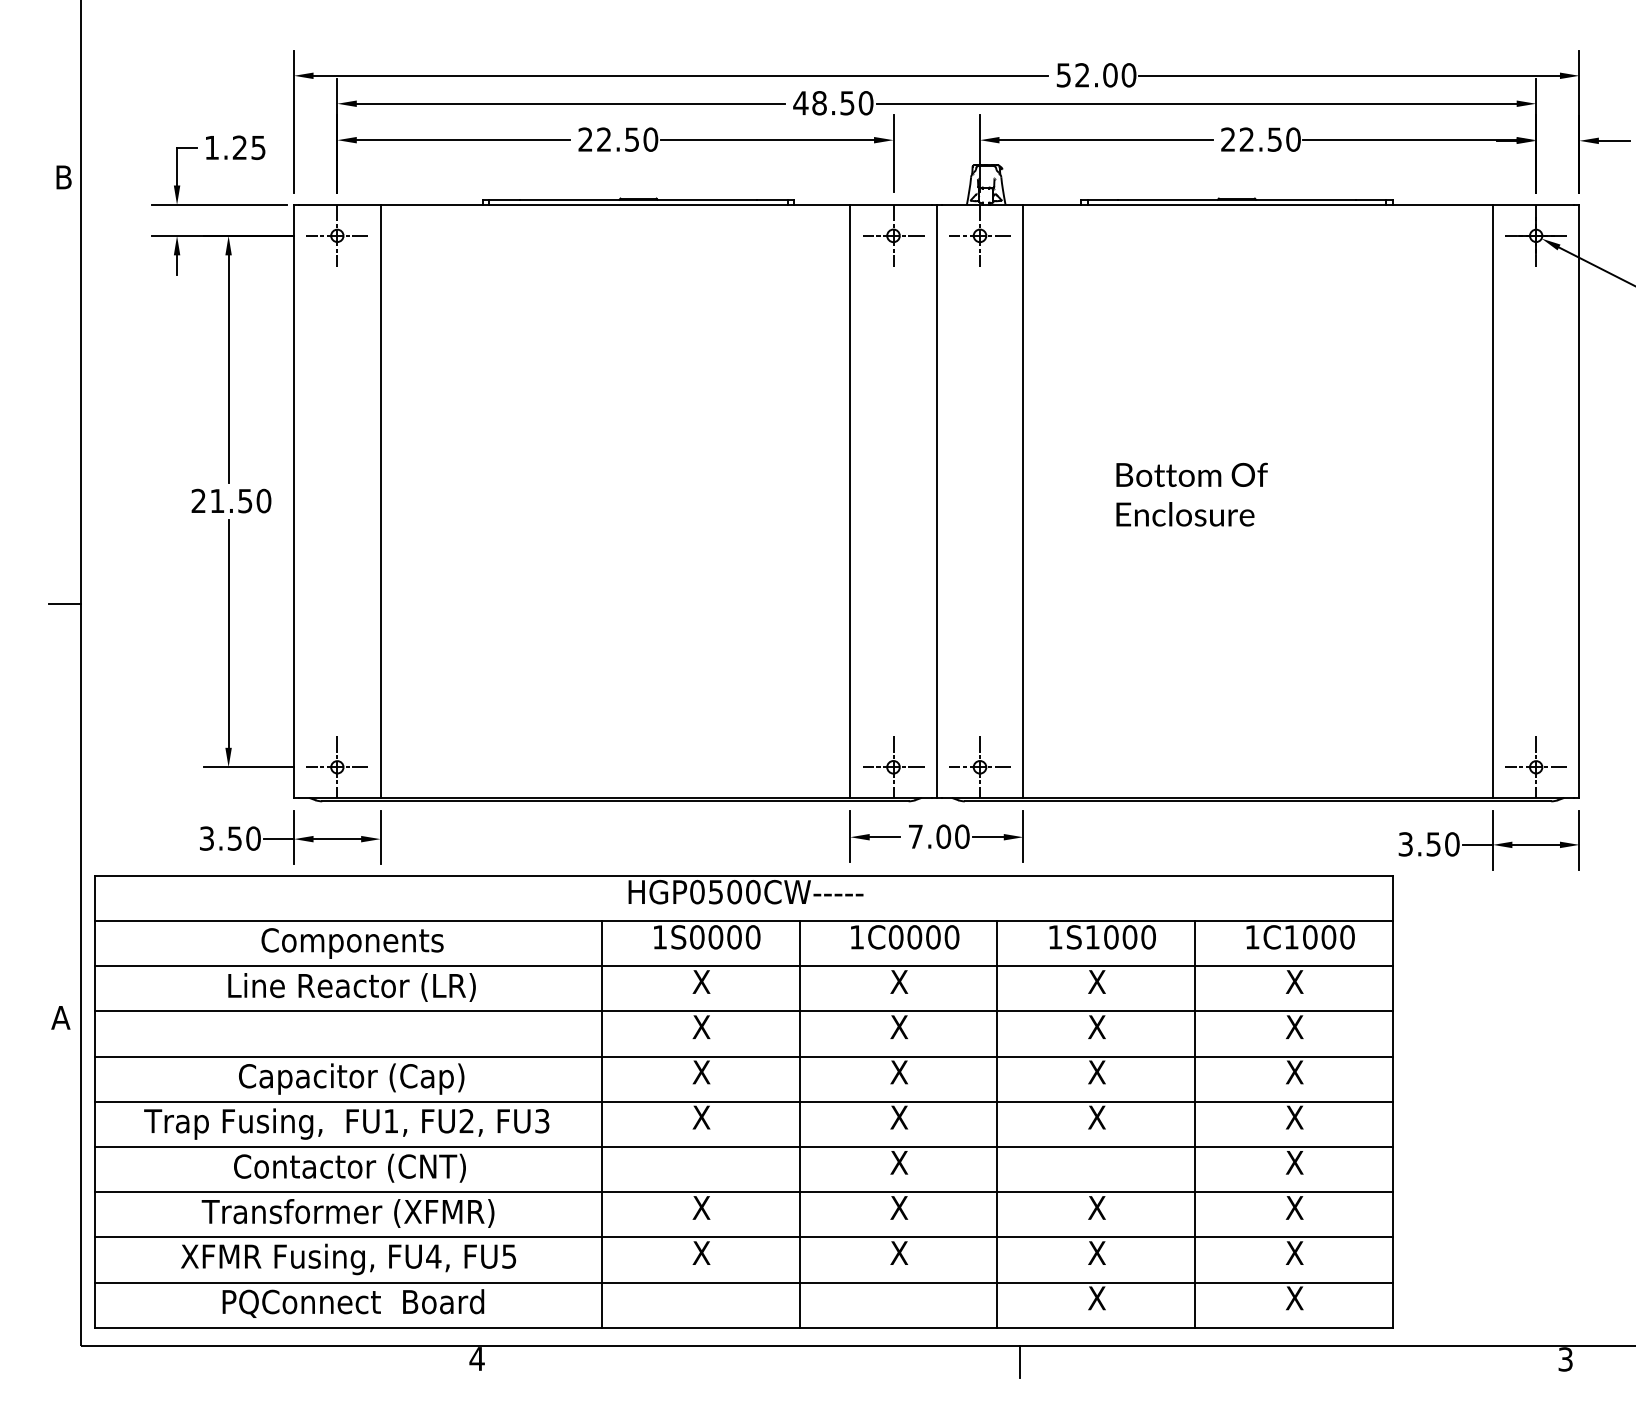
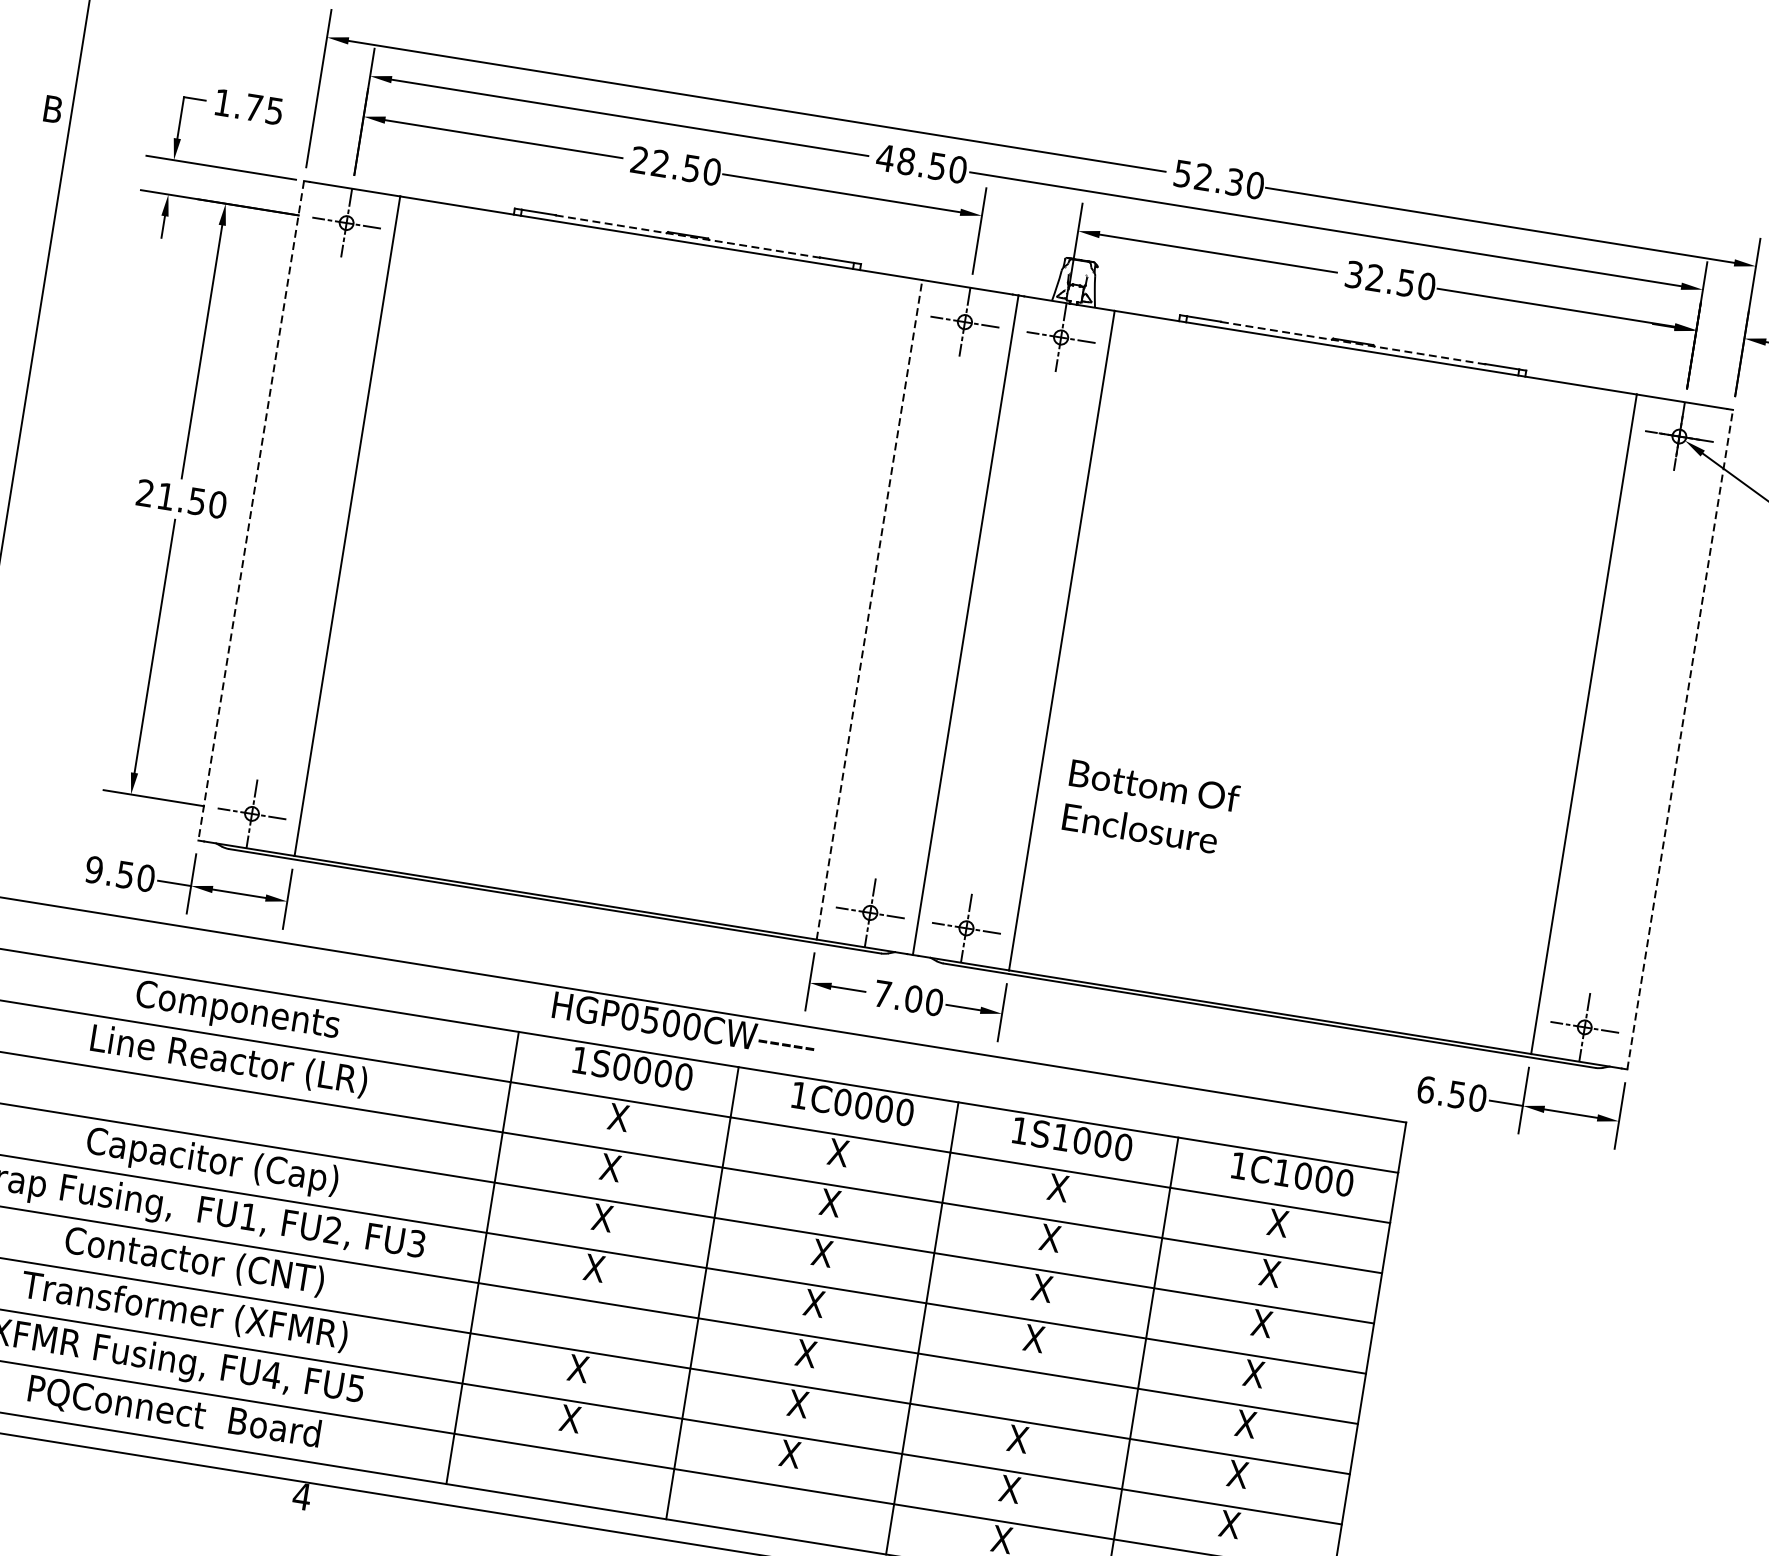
text: (1110, 75) -> (1234, 182), 52.00 -> 52.30
text: (1228, 139) -> (1354, 274), 22.50 -> 32.50
text: (239, 147) -> (253, 107), 1.25 -> 1.75
line: (638, 199) -> (687, 236), solid -> dashed
line: (1236, 199) -> (1352, 342), solid -> dashed
text: (1191, 494) -> (1150, 807), moved
line: (294, 501) -> (251, 510), solid -> dashed
line: (850, 501) -> (869, 609), solid -> dashed
line: (1579, 501) -> (1680, 739), solid -> dashed
text: (206, 838) -> (93, 869), 3.50 -> 9.50
text: (1405, 844) -> (1425, 1089), 3.50 -> 6.50

